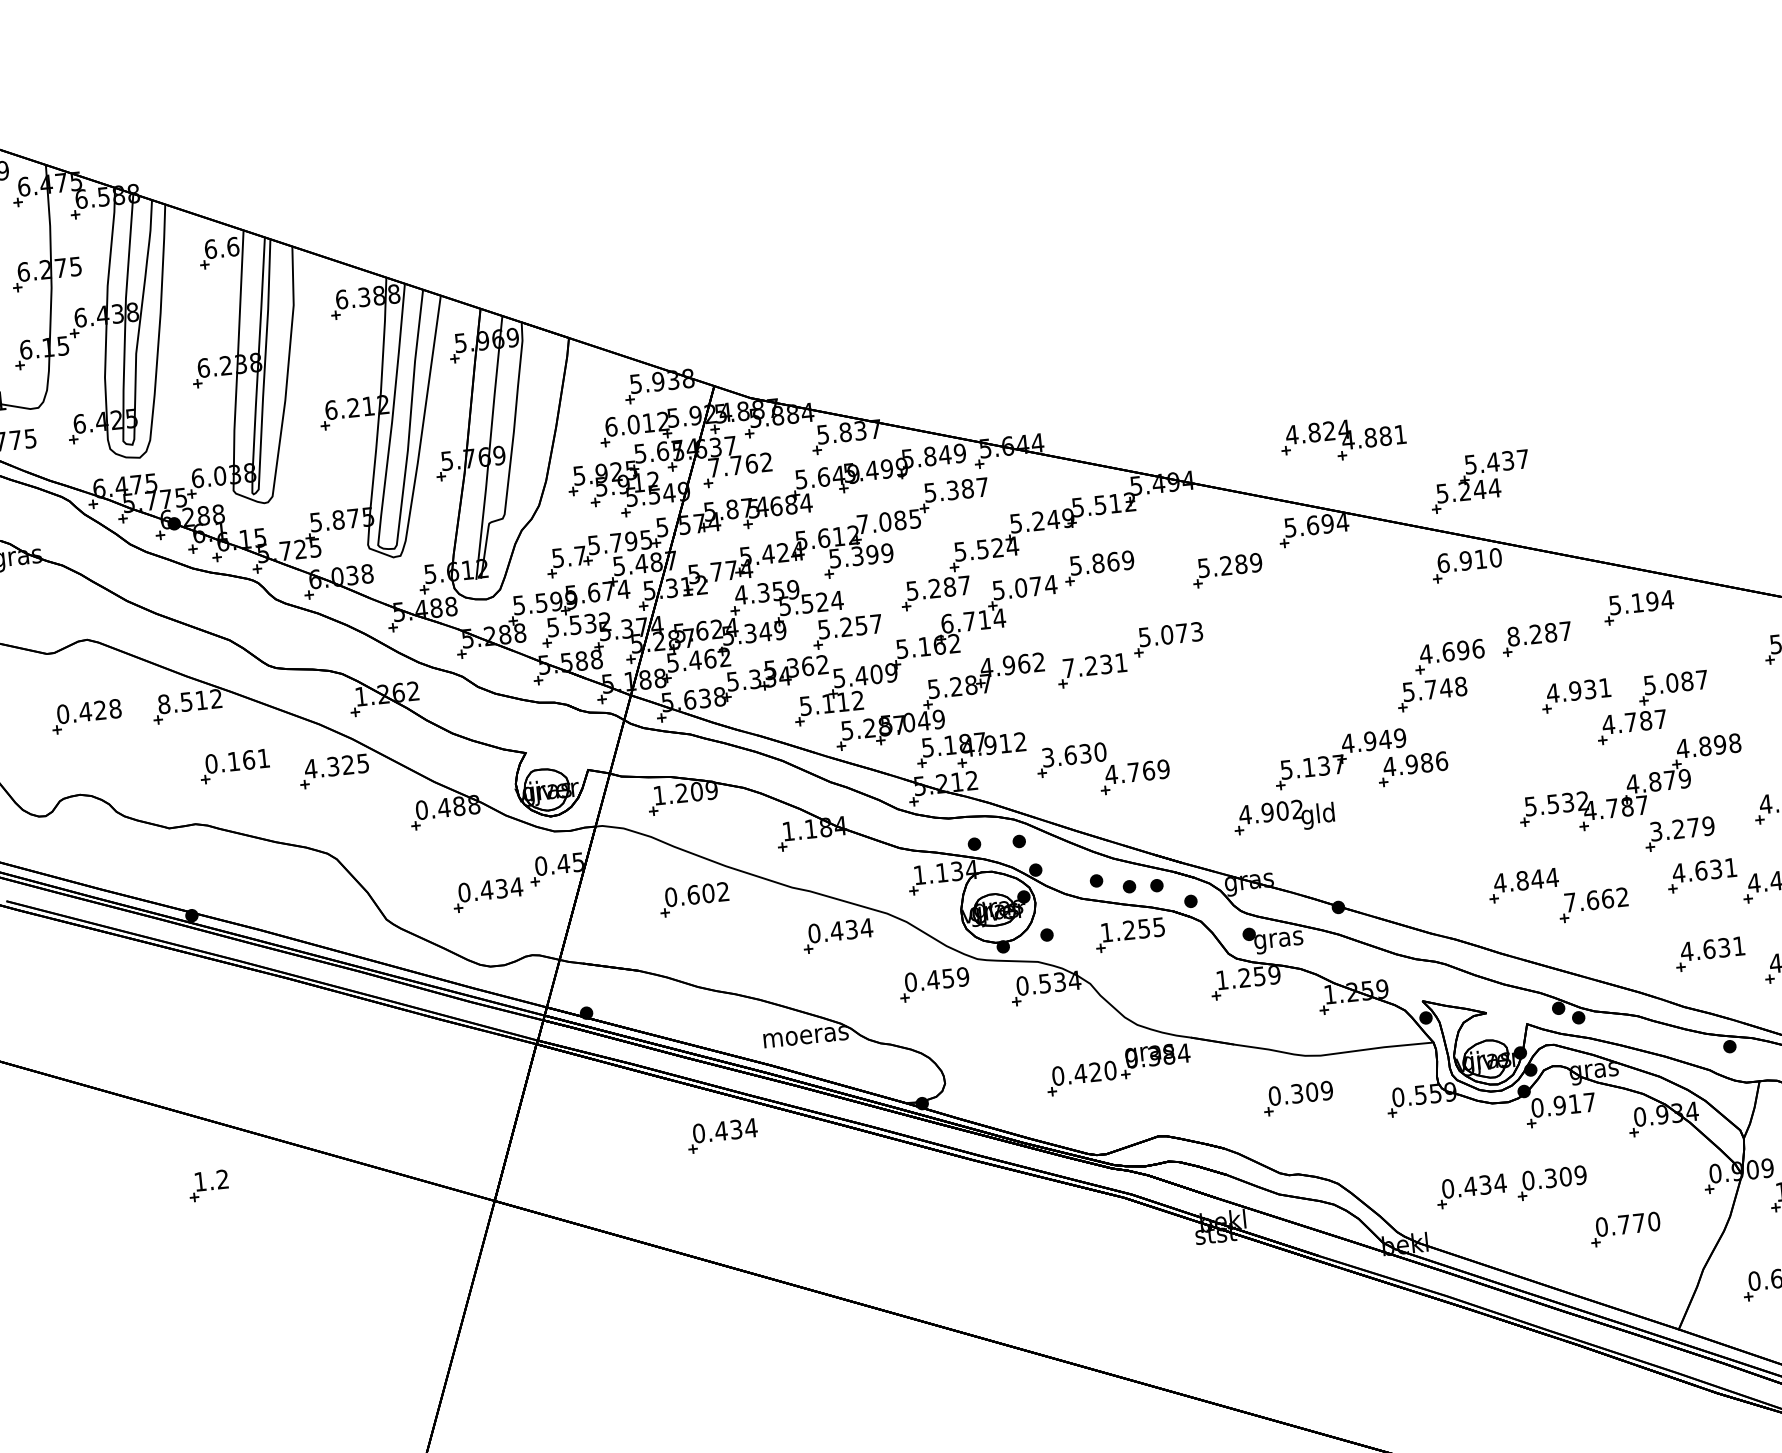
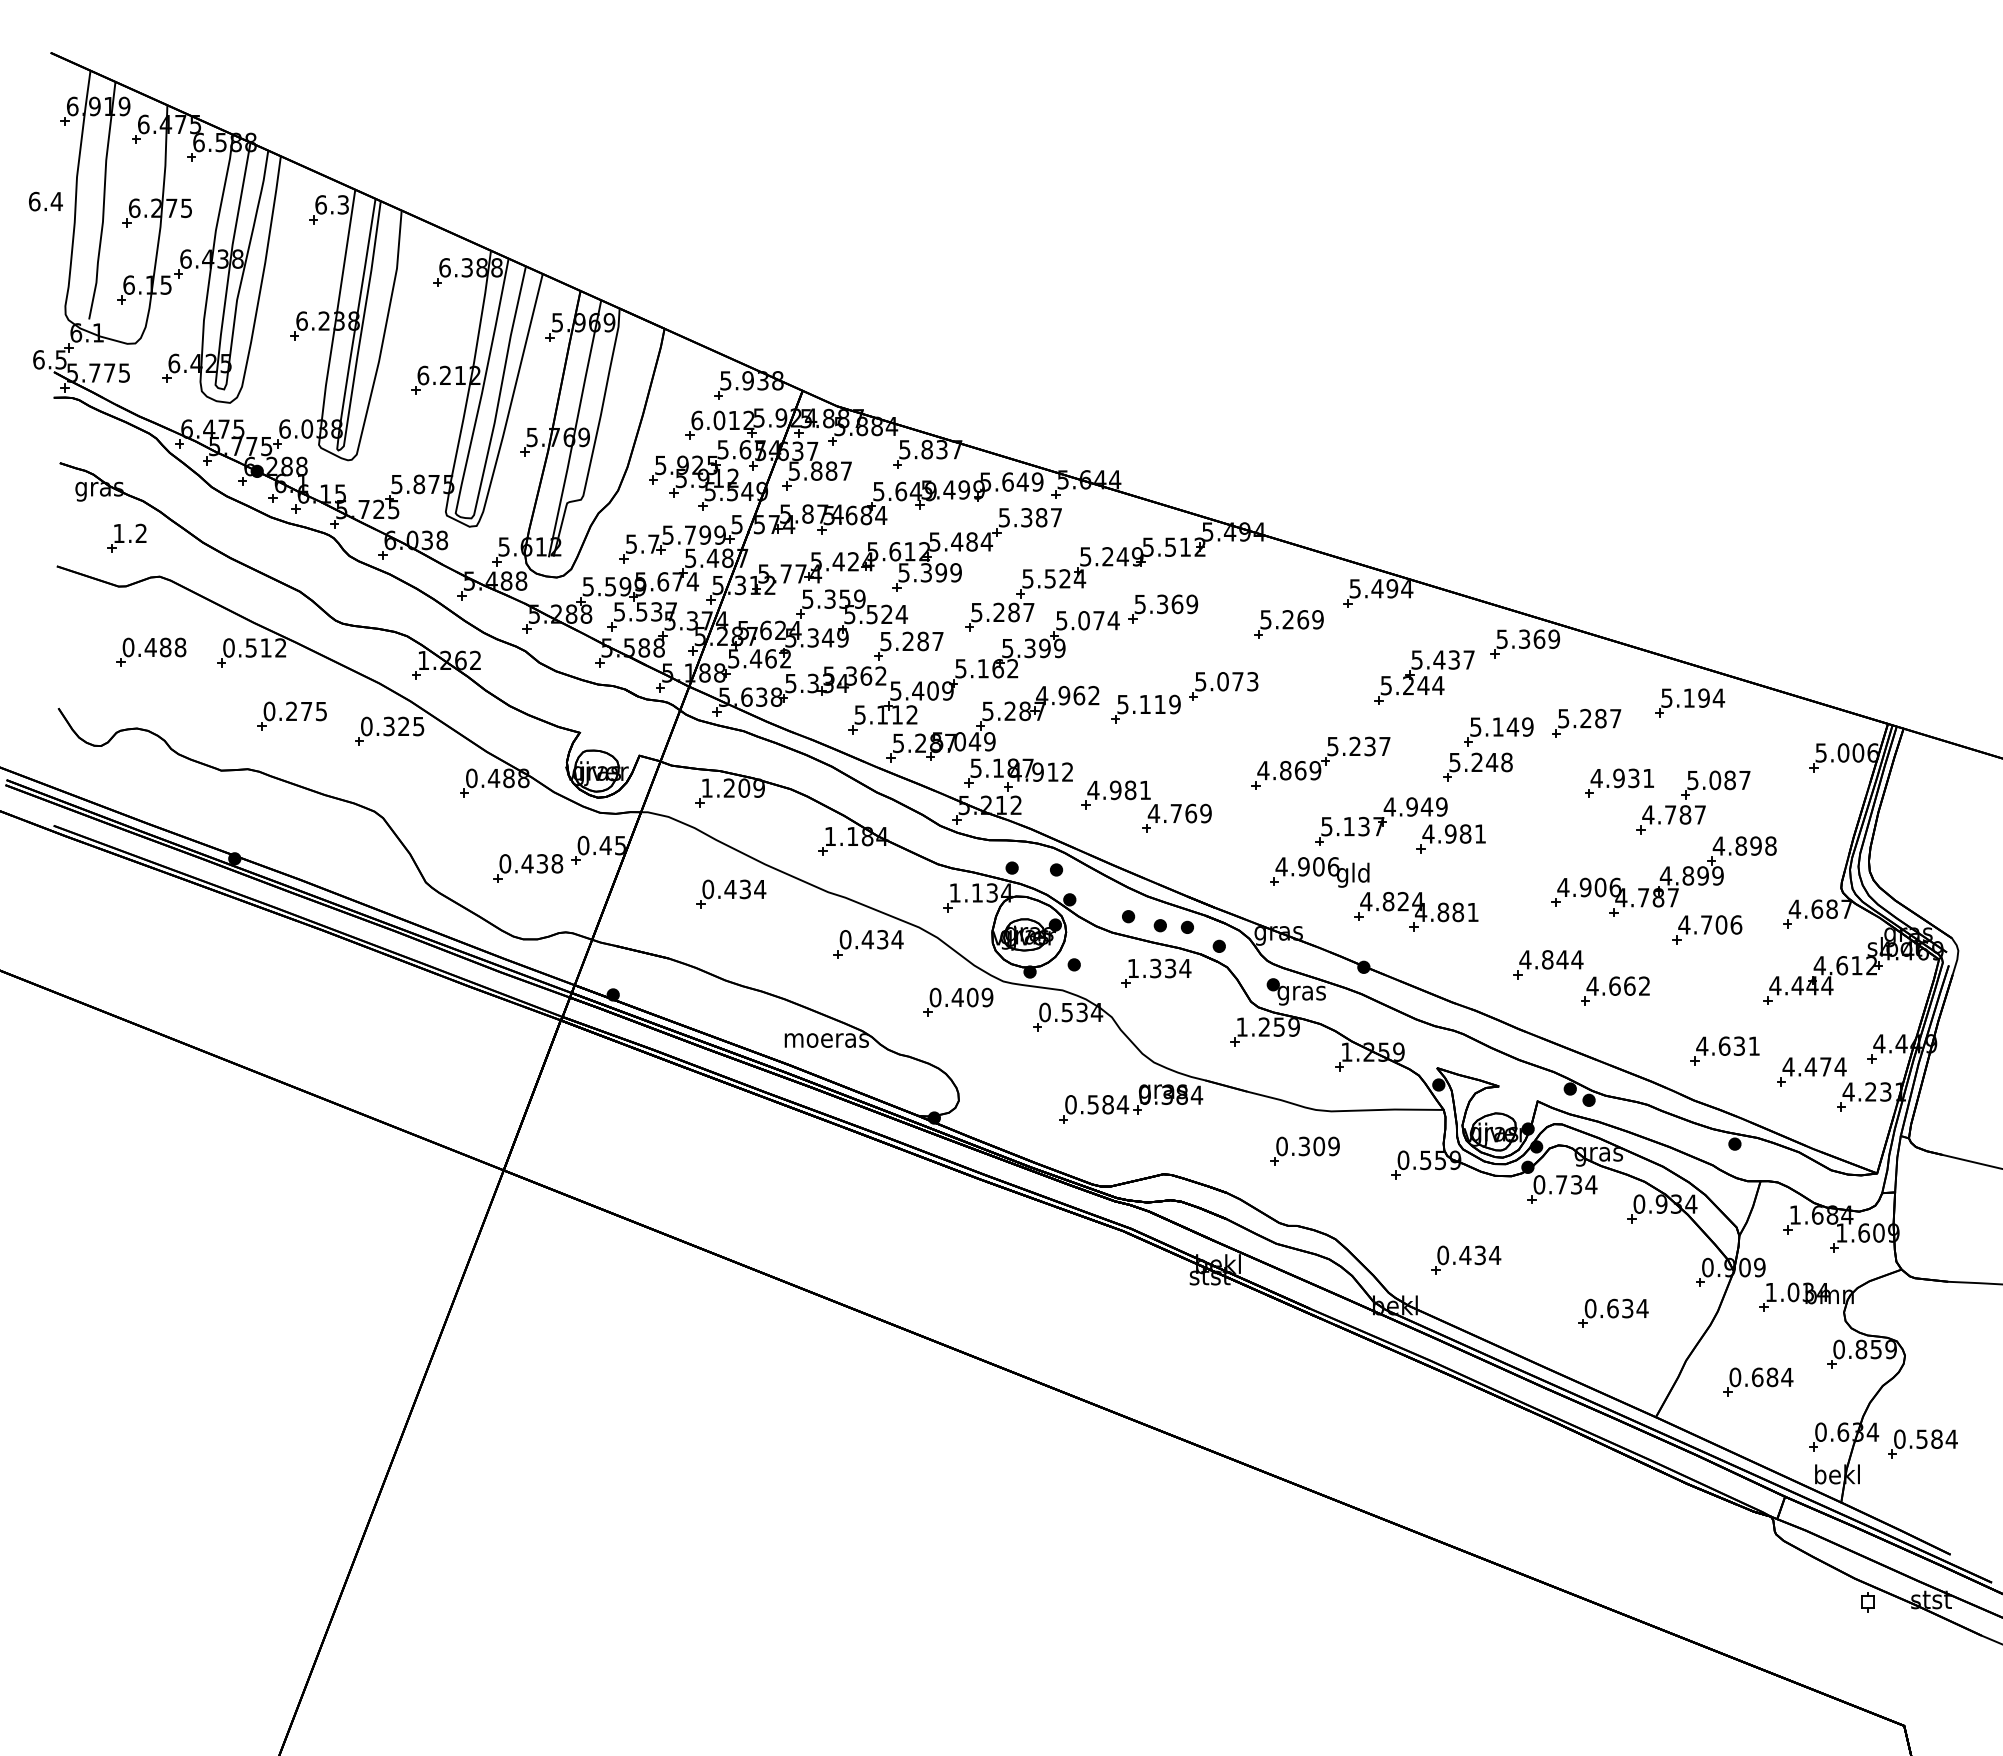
text: (233, 246) -> (343, 204), 6.6 -> 6.3
part: (1343, 439) -> (1416, 911), moved
text: (929, 455) -> (1007, 481), 5.849 -> 5.649
text: (739, 464) -> (819, 470), 7.762 -> 5.887
part: (1479, 481) -> (1424, 677), moved
text: (889, 521) -> (961, 541), 7.085 -> 5.484
text: (1312, 525) -> (1377, 588), 5.694 -> 5.494
text: (645, 539) -> (719, 534), 5.795 -> 5.799
text: (1469, 559) -> (1528, 638), 6.910 -> 5.369
text: (1098, 563) -> (1162, 604), 5.869 -> 5.369
text: (1241, 563) -> (1303, 619), 5.289 -> 5.269
text: (740, 594) -> (807, 598), 4.359 -> 5.359
text: (605, 621) -> (671, 611), 5.532 -> 5.537
text: (973, 621) -> (1033, 648), 6.714 -> 5.399
text: (860, 625) -> (922, 641), 5.257 -> 5.287
text: (1513, 636) -> (1563, 718), 8.287 -> 5.287
text: (1451, 650) -> (1501, 726), 4.696 -> 5.149
text: (1094, 665) -> (1148, 704), 7.231 -> 5.119
text: (1430, 688) -> (1476, 761), 5.748 -> 5.248
text: (163, 703) -> (228, 647), 8.512 -> 0.512
part: (1273, 706) -> (1320, 762), added
text: (100, 710) -> (165, 647), 0.428 -> 0.488
text: (1074, 755) -> (1119, 790), 3.630 -> 4.981
text: (248, 760) -> (306, 711), 0.161 -> 0.275
text: (1441, 760) -> (1480, 833), 4.986 -> 4.981
text: (310, 768) -> (366, 726), 4.325 -> 0.325
text: (1669, 779) -> (1702, 875), 4.879 -> 4.899
text: (1557, 803) -> (1589, 887), 5.532 -> 4.906
text: (1297, 809) -> (1333, 866), 4.902 -> 4.906
text: (1682, 828) -> (1710, 924), 3.279 -> 4.706
part: (1701, 875) -> (1724, 972), removed
text: (516, 886) -> (557, 863), 0.434 -> 0.438
text: (708, 893) -> (745, 889), 0.602 -> 0.434
text: (1570, 901) -> (1592, 985), 7.662 -> 4.662
text: (1144, 928) -> (1170, 968), 1.255 -> 1.334
text: (948, 978) -> (972, 997), 0.459 -> 0.409
text: (1095, 1071) -> (1108, 1104), 0.420 -> 0.584
text: (1574, 1103) -> (1576, 1184), 0.917 -> 0.734
part: (722, 1135) -> (734, 1129), removed
part: (1551, 1182) -> (1545, 1259), removed
part: (208, 1184) -> (126, 537), moved
text: (1638, 1223) -> (1627, 1308), 0.770 -> 0.634

